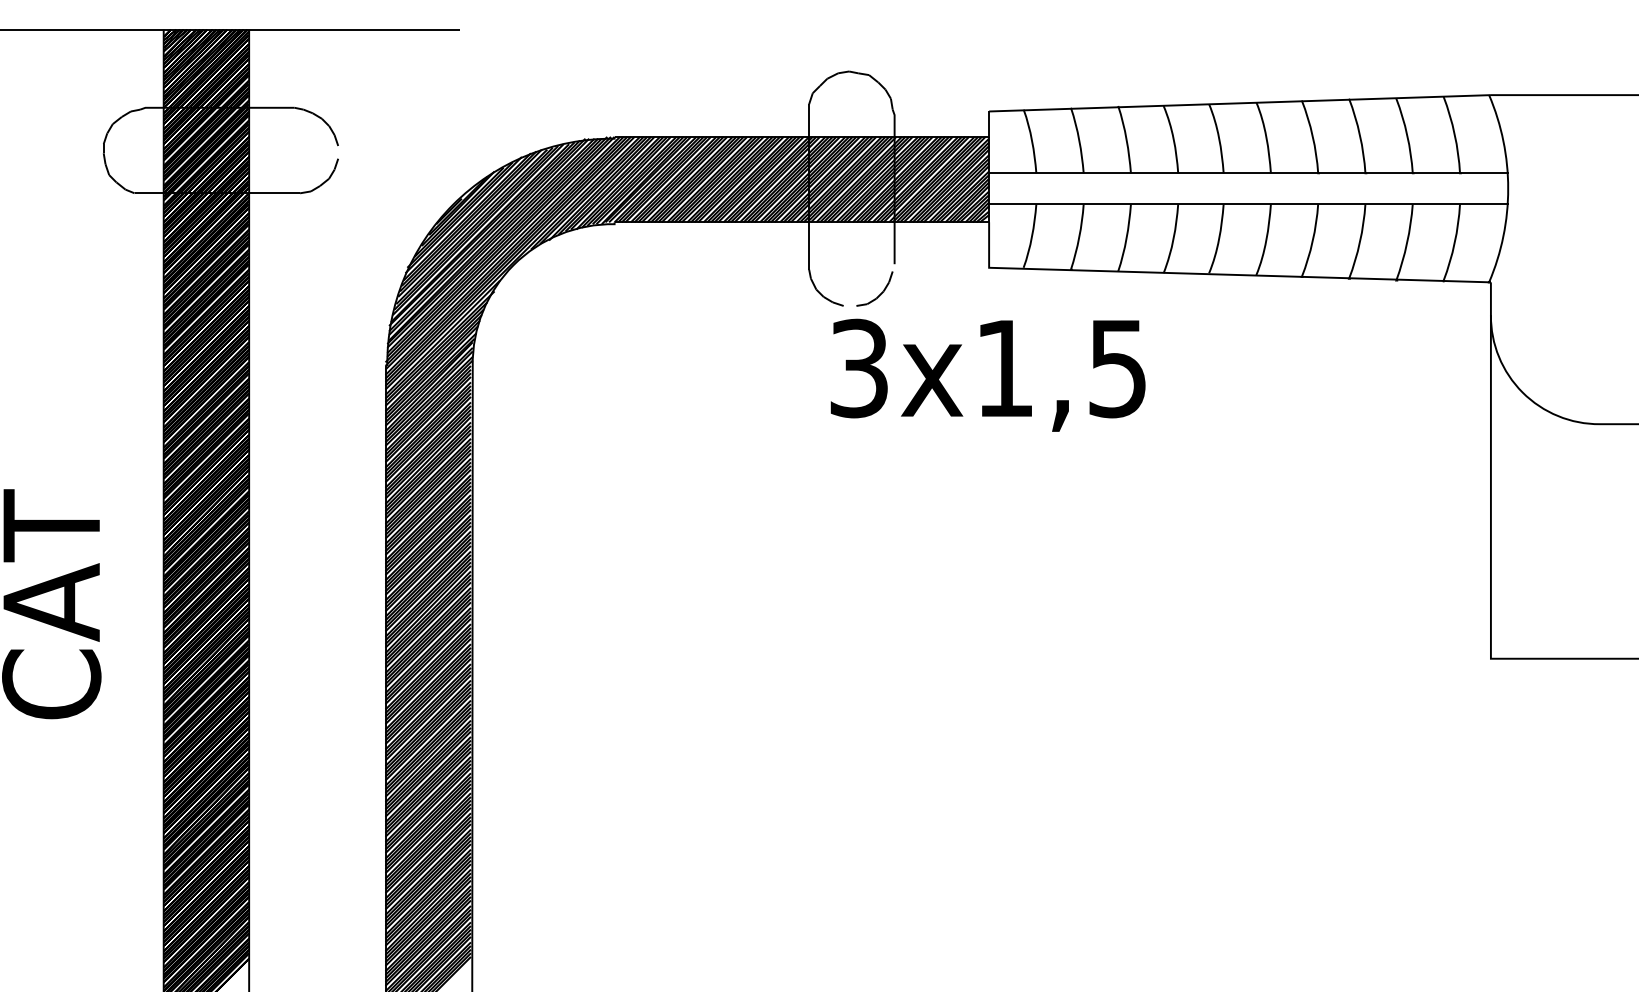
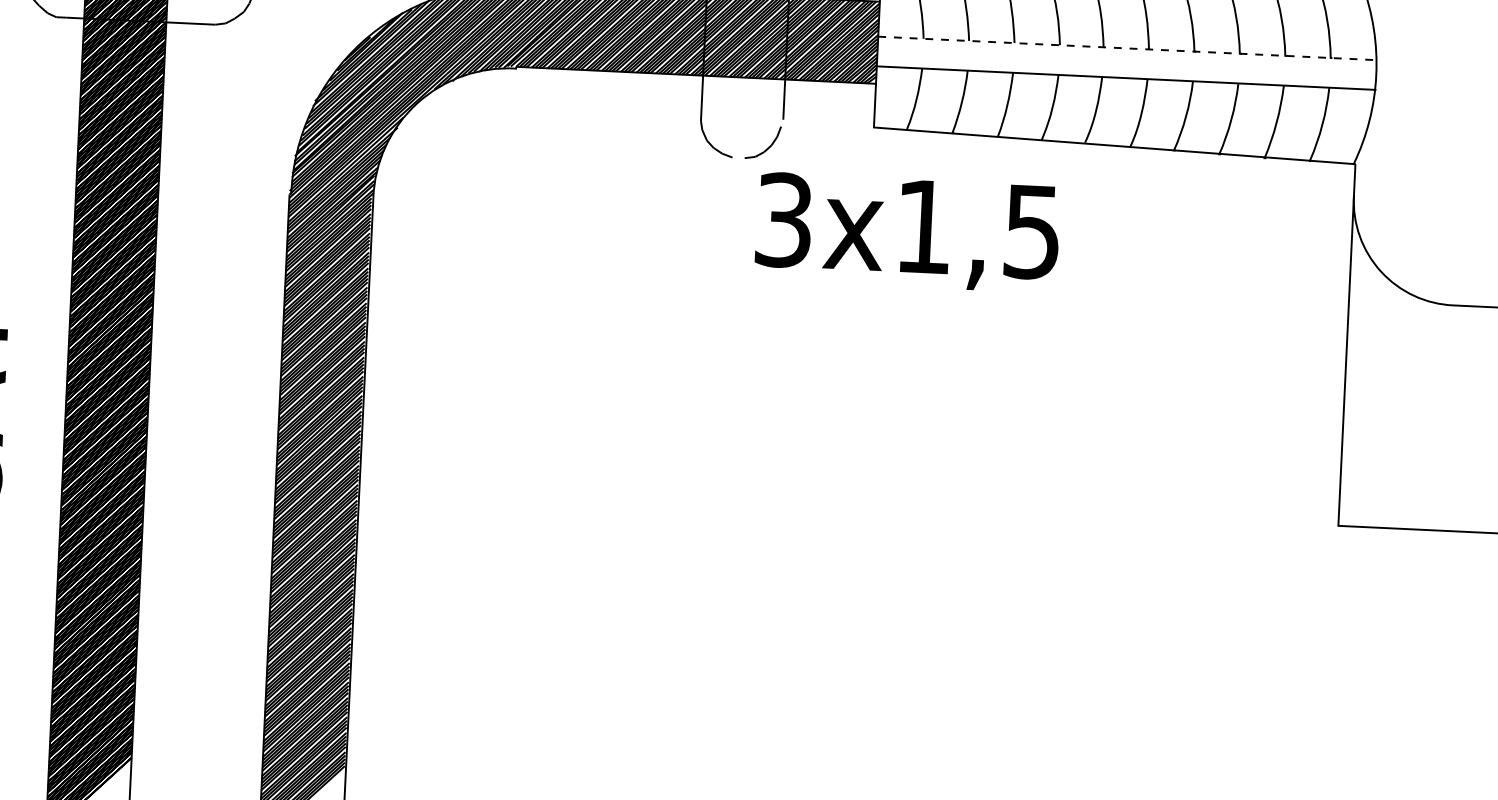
line: (1249, 173) -> (1128, 48), solid -> dashed
text: (987, 374) -> (906, 231), moved

